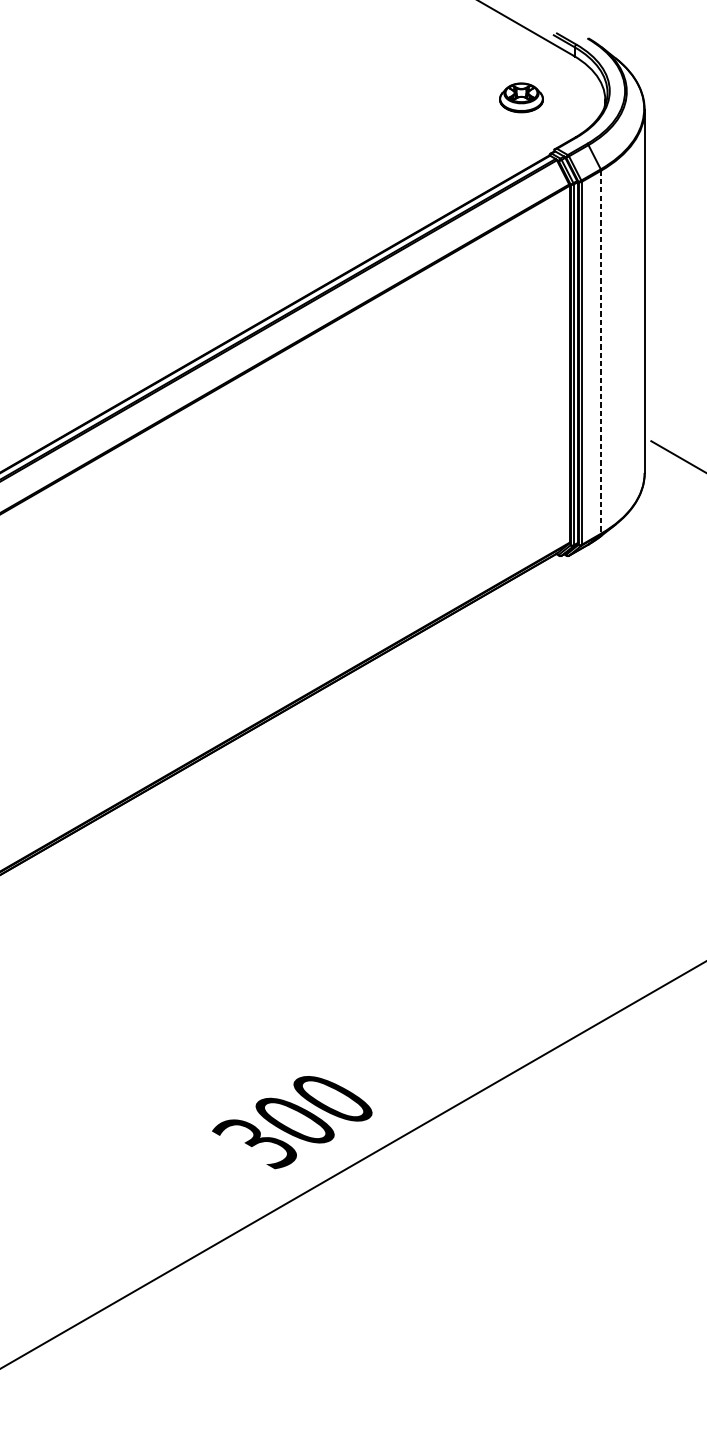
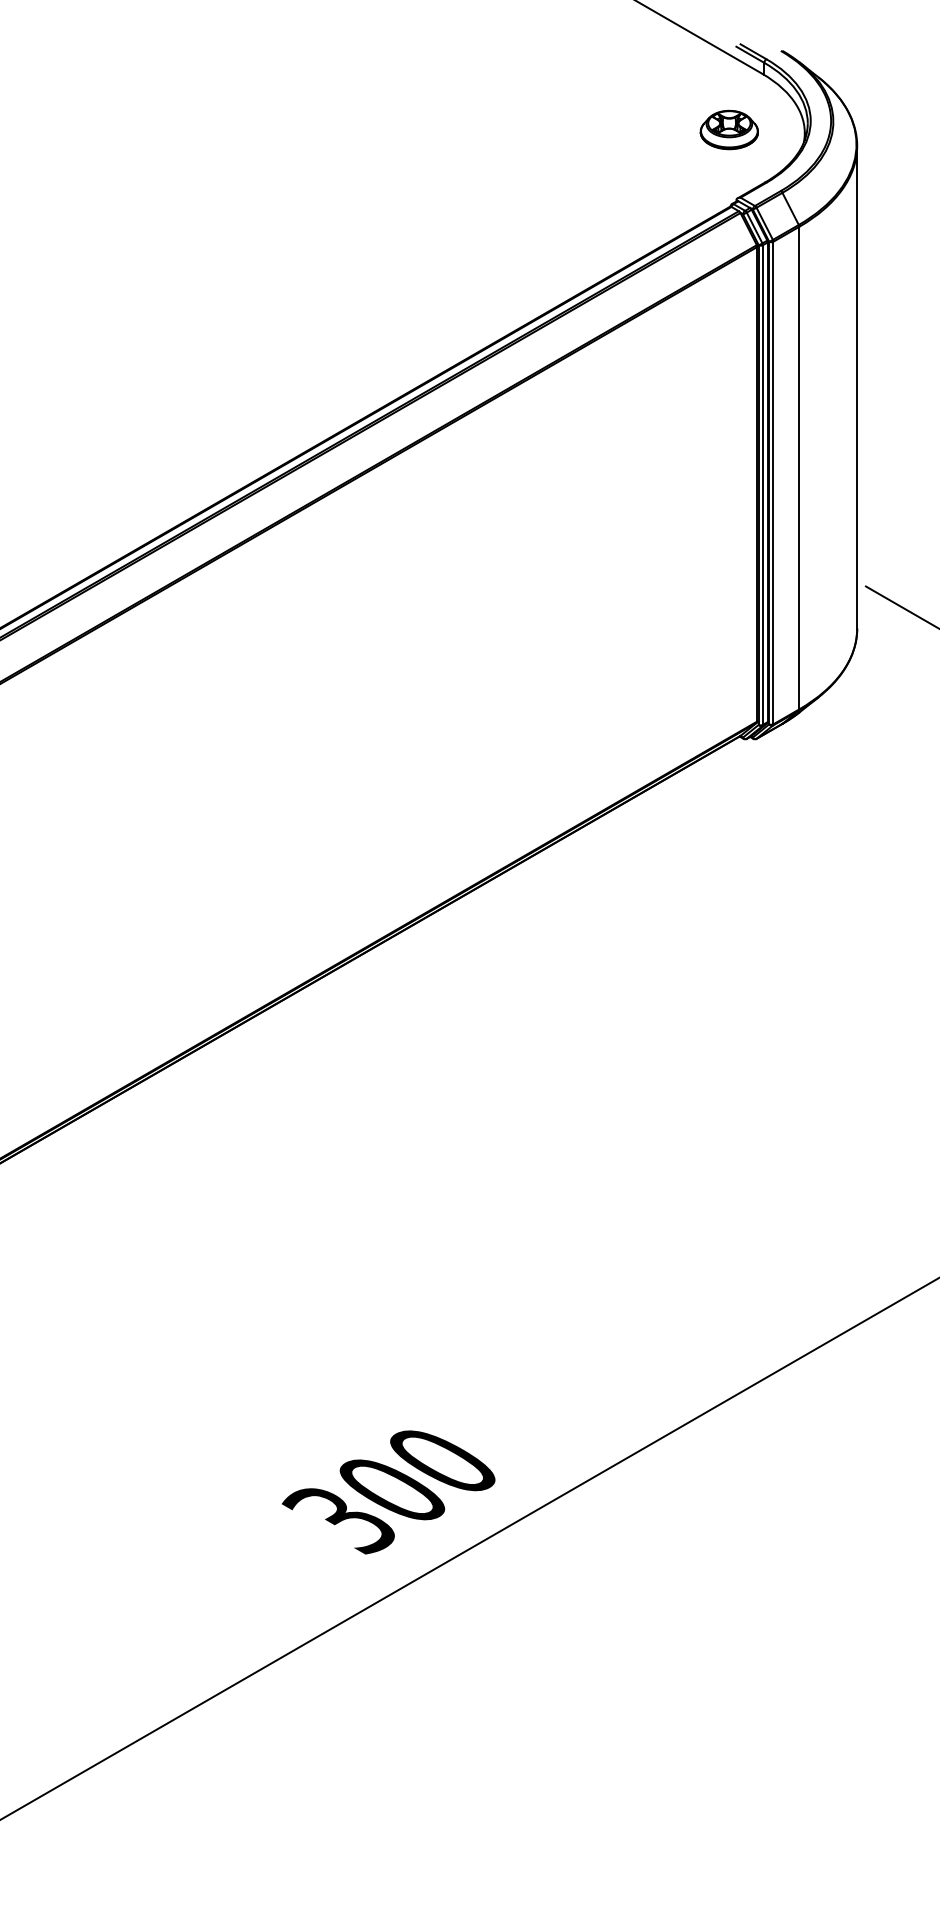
part: (520, 97) -> (728, 129), moved
line: (601, 352) -> (799, 468), dashed -> solid

